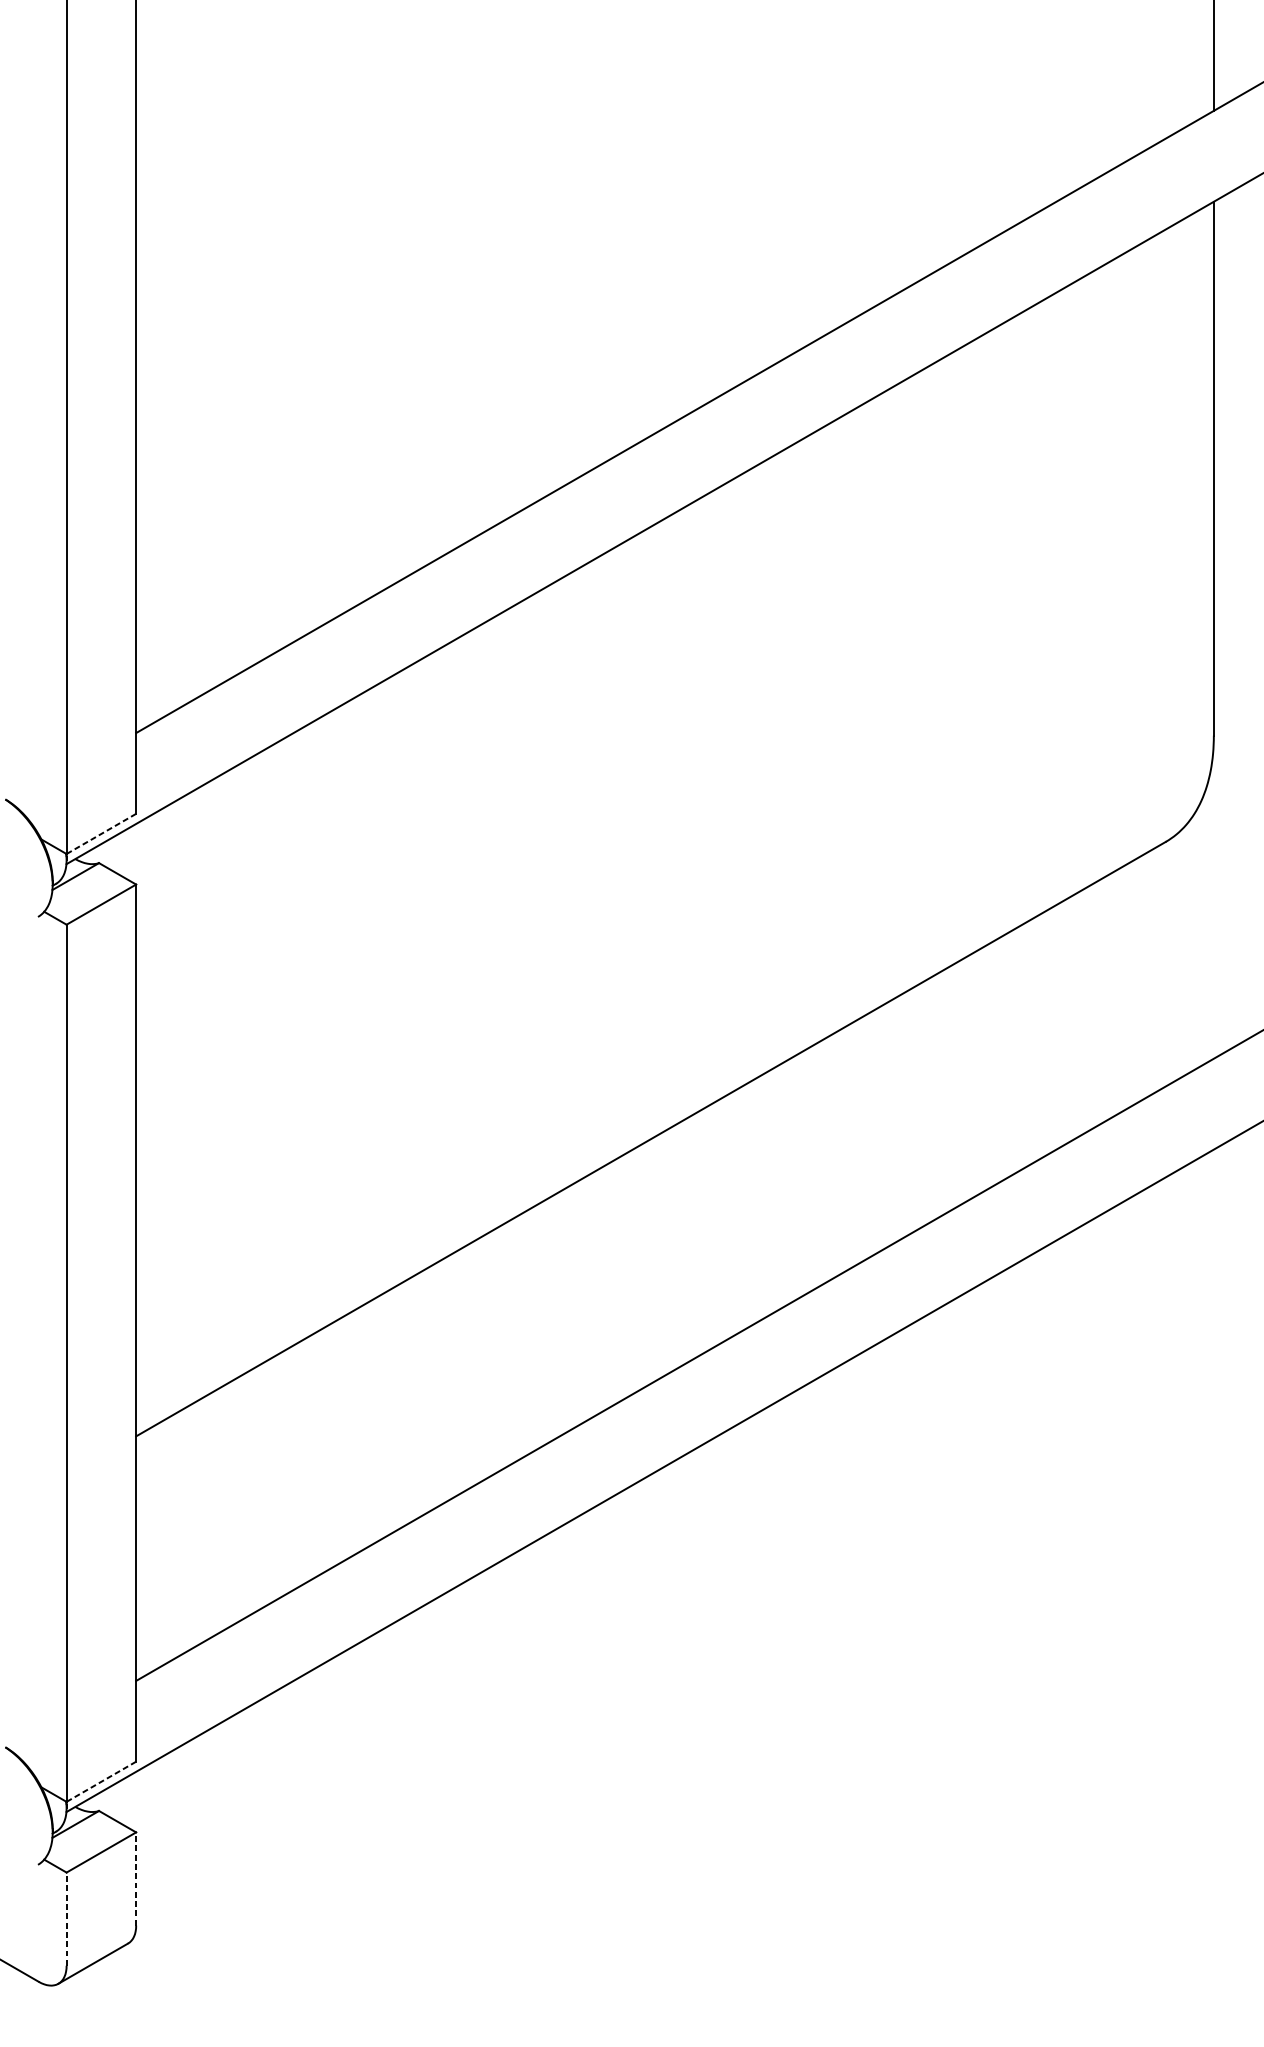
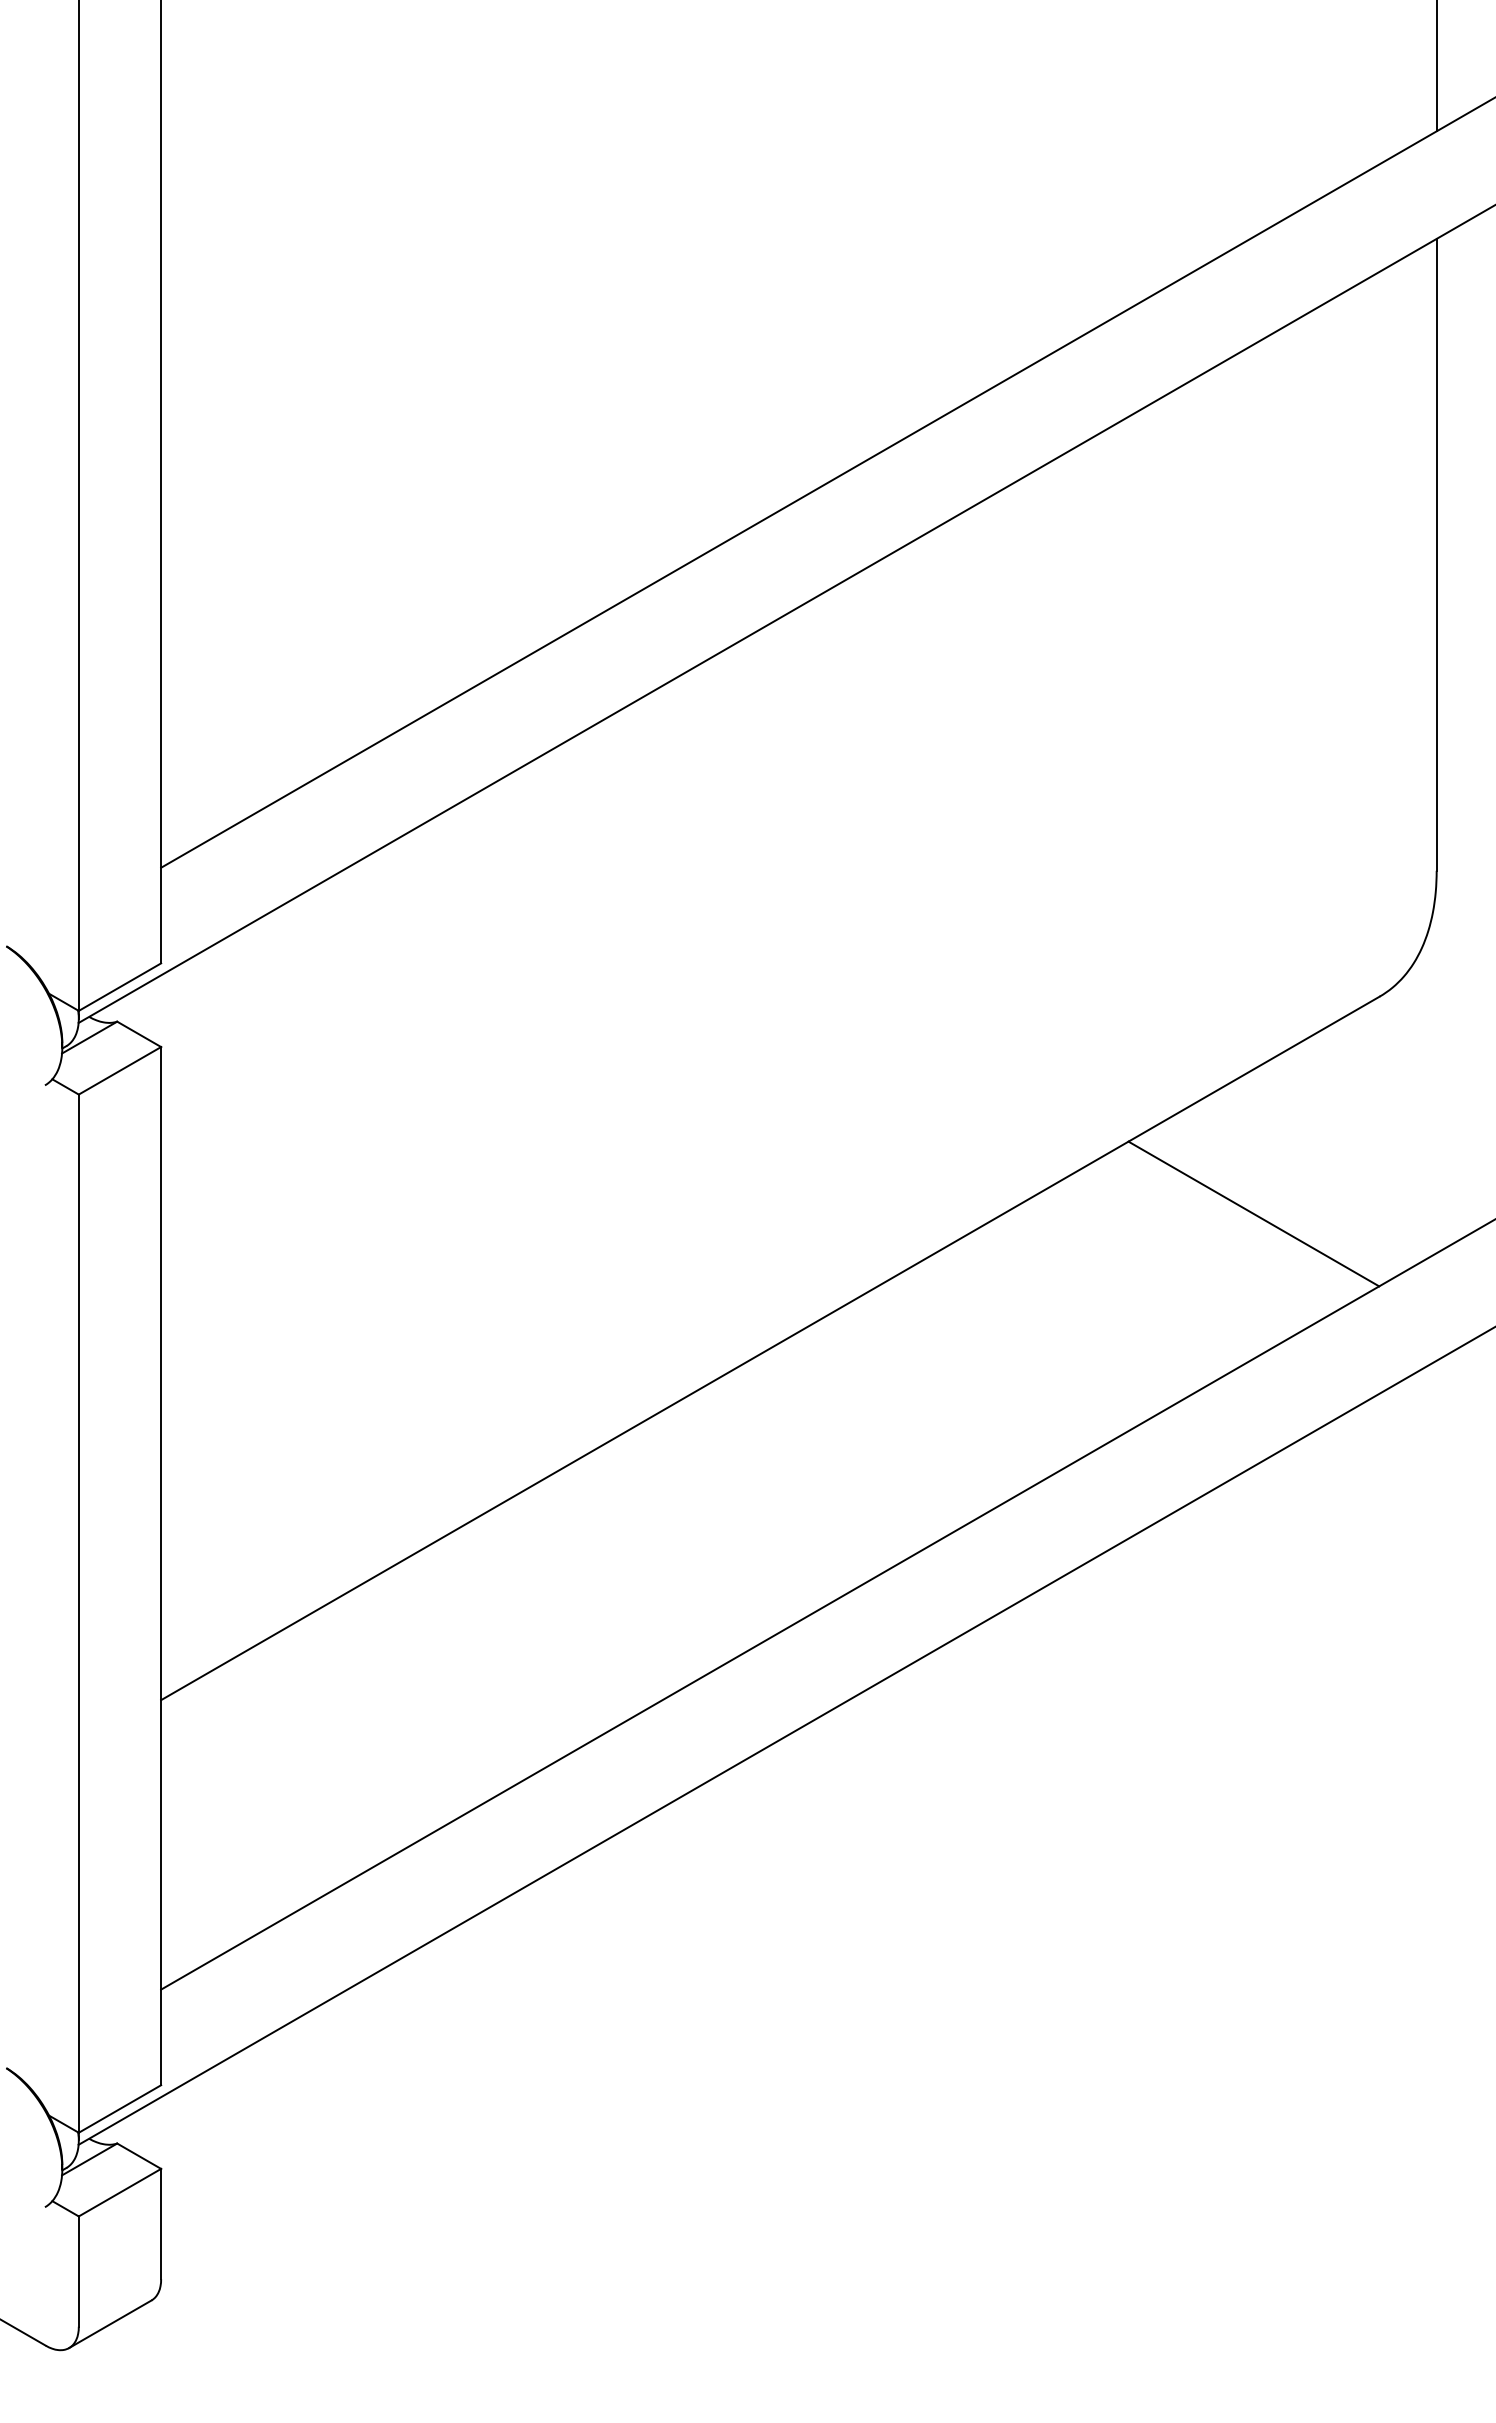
line: (100, 834) -> (119, 987), dashed -> solid
line: (1059, 1025) -> (1253, 1213), added
line: (100, 1782) -> (119, 2109), dashed -> solid
line: (136, 1878) -> (161, 2223), dashed -> solid
line: (66, 1919) -> (78, 2271), dashed -> solid

